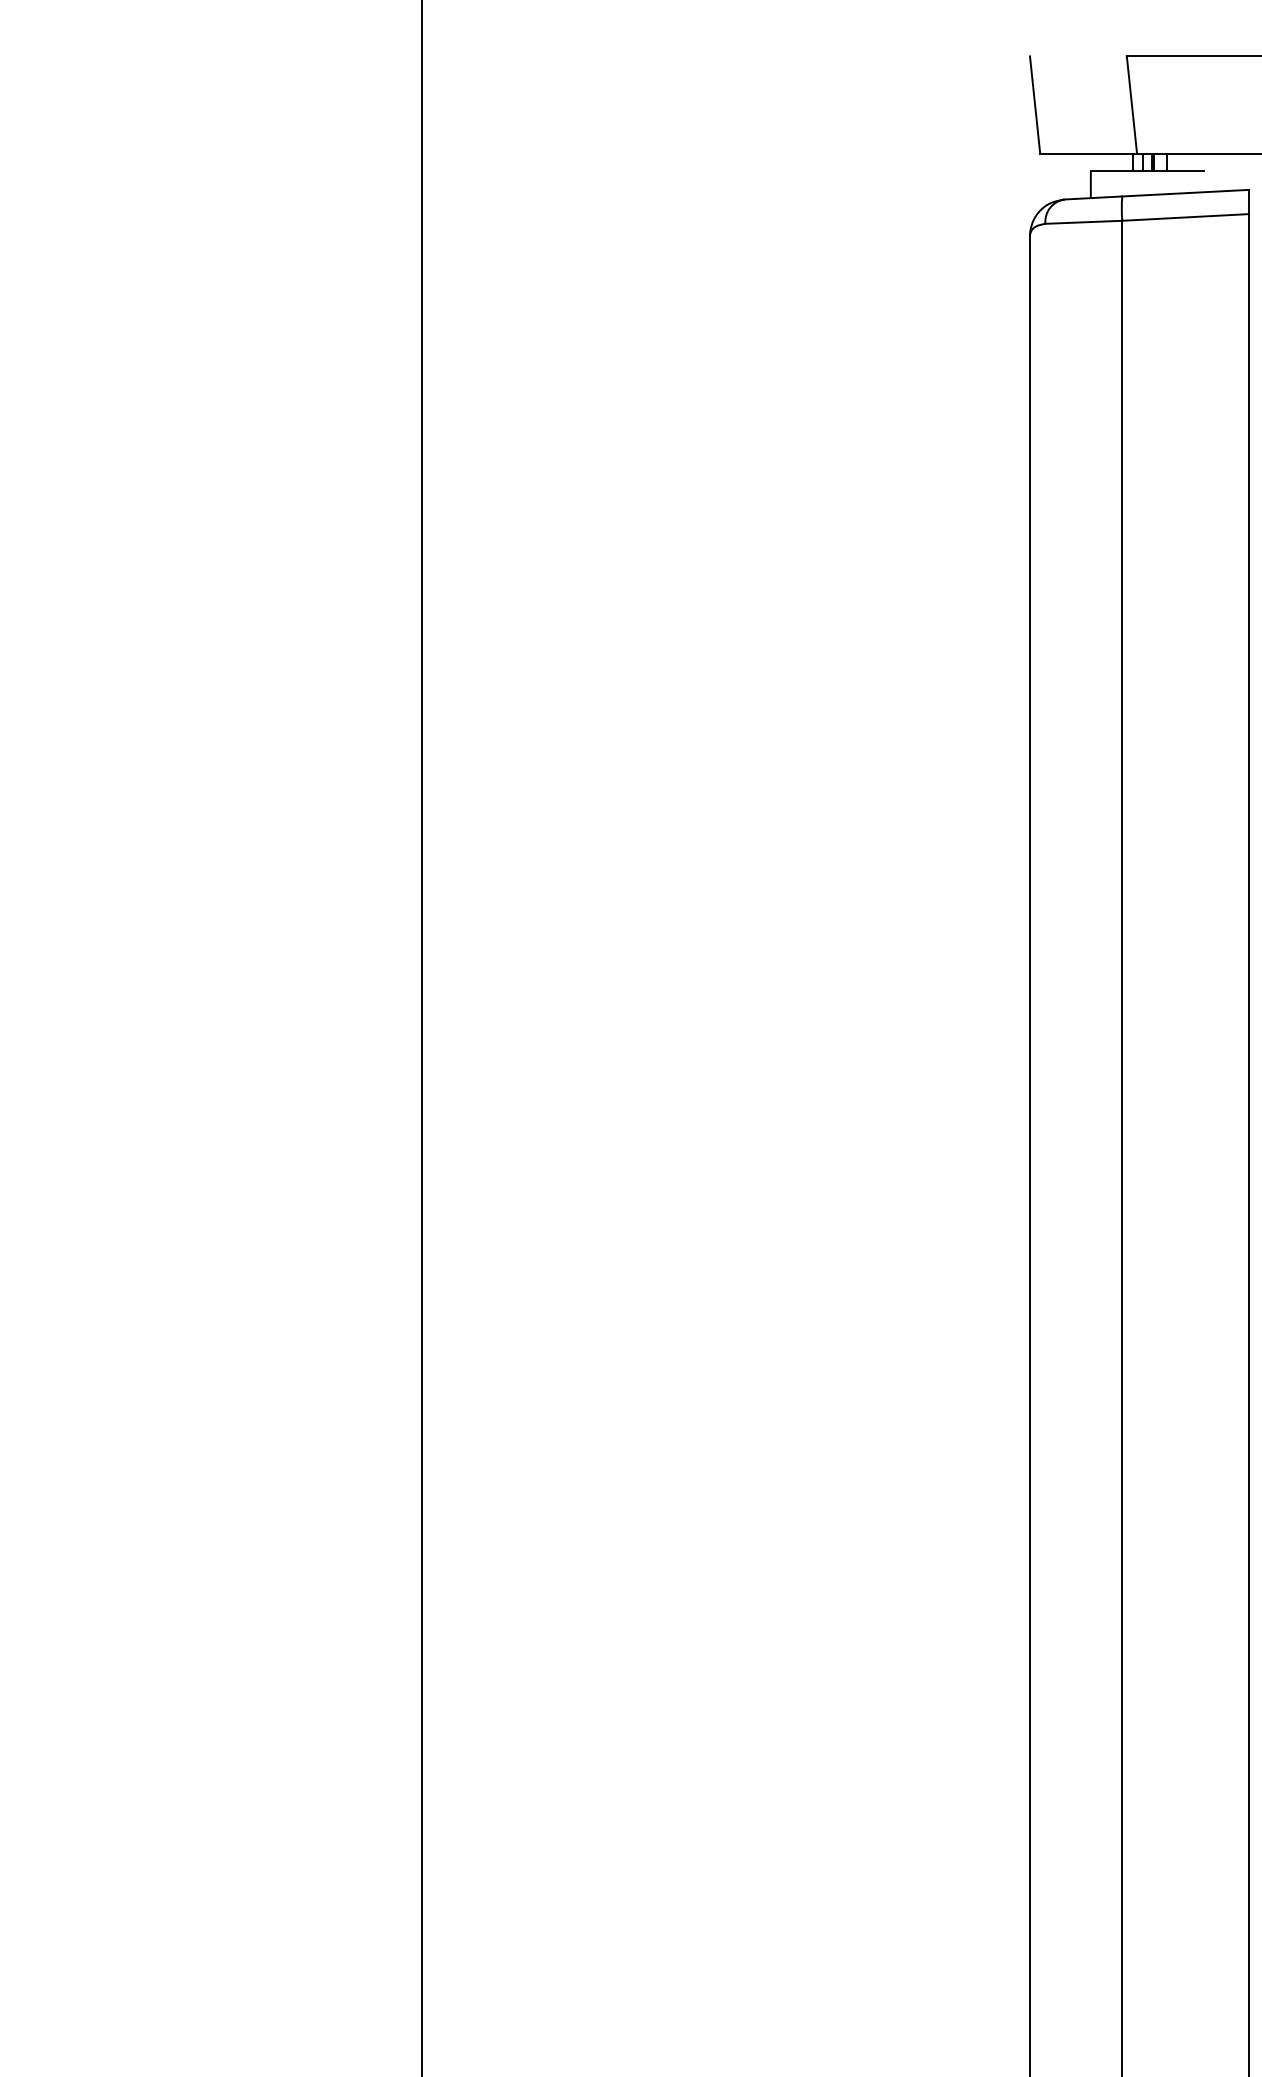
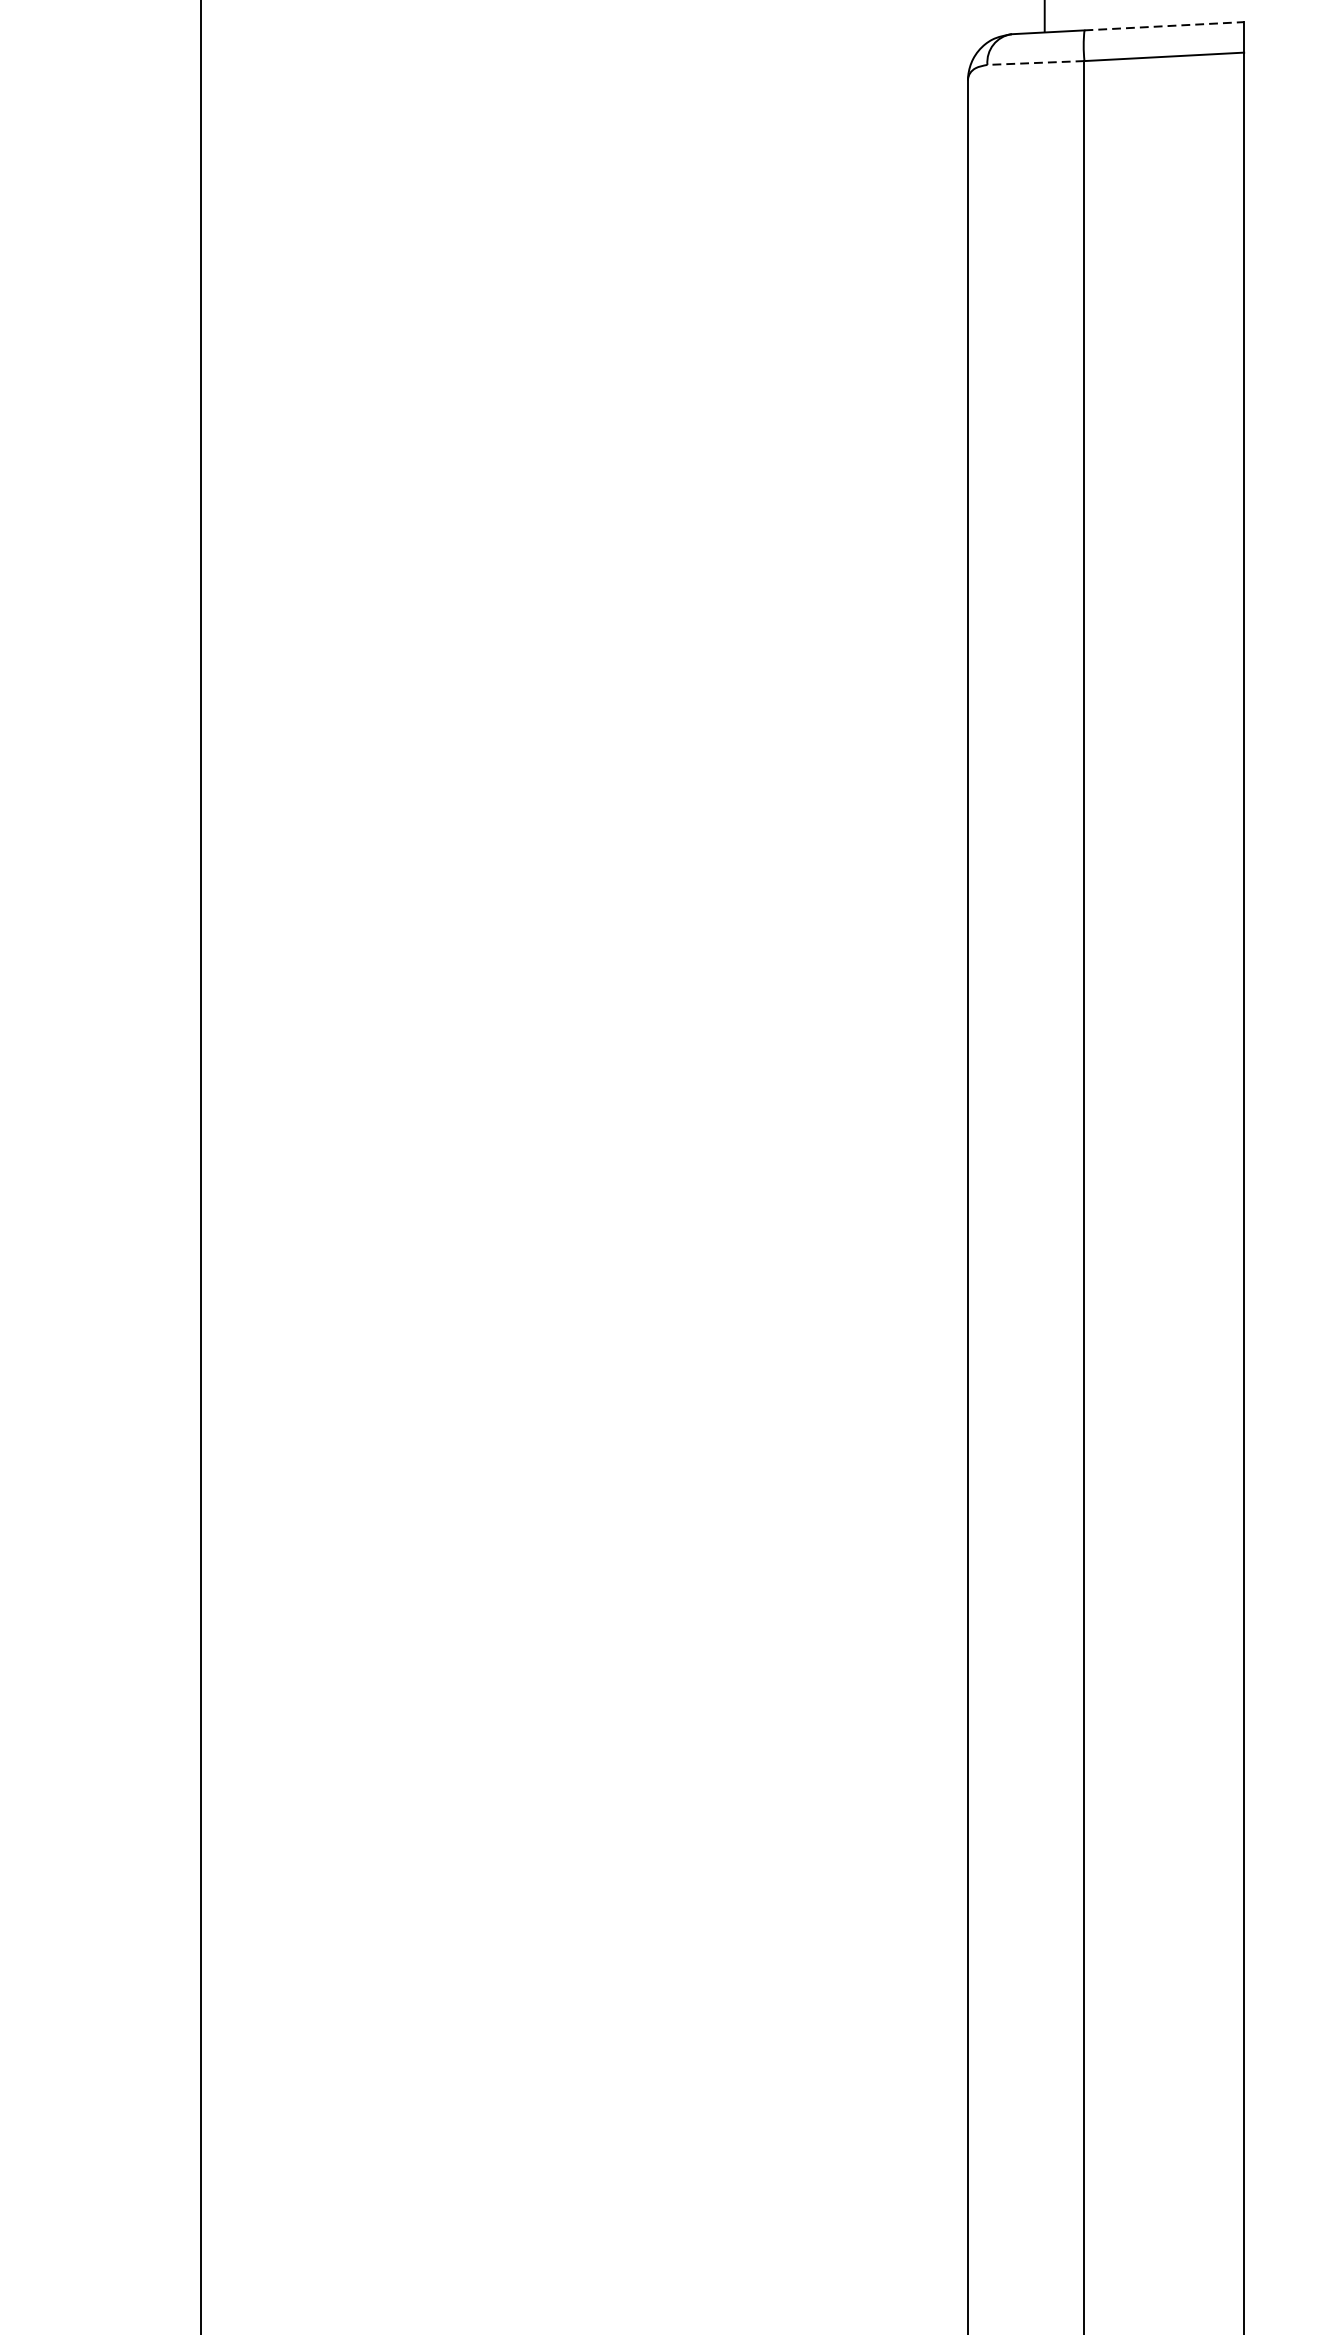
line: (1186, 193) -> (1165, 26), solid -> dashed
line: (1083, 222) -> (1035, 63), solid -> dashed

